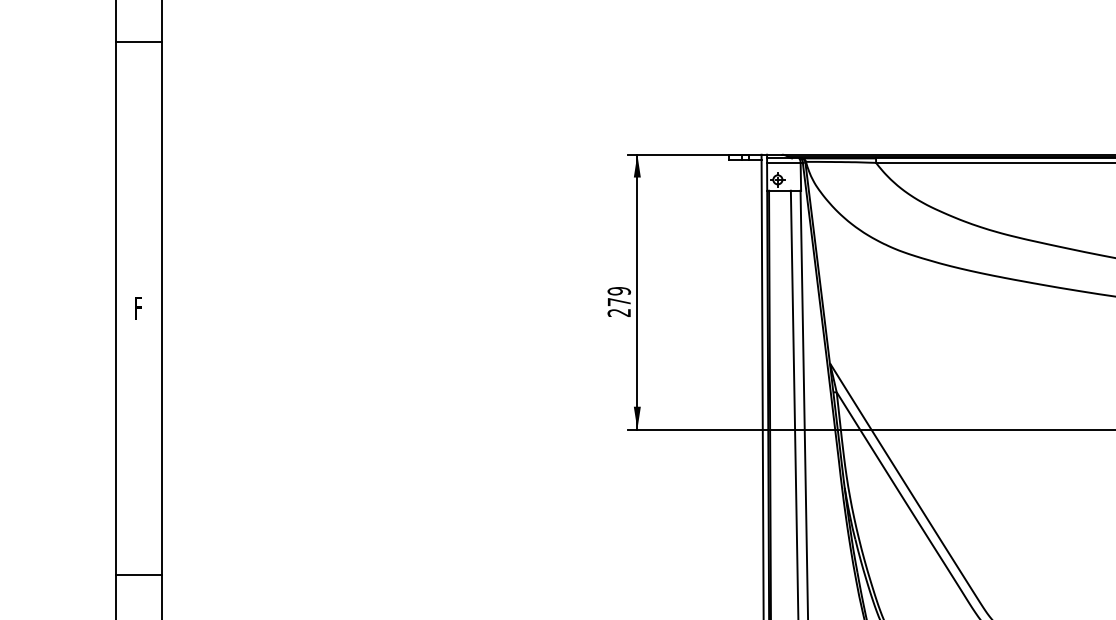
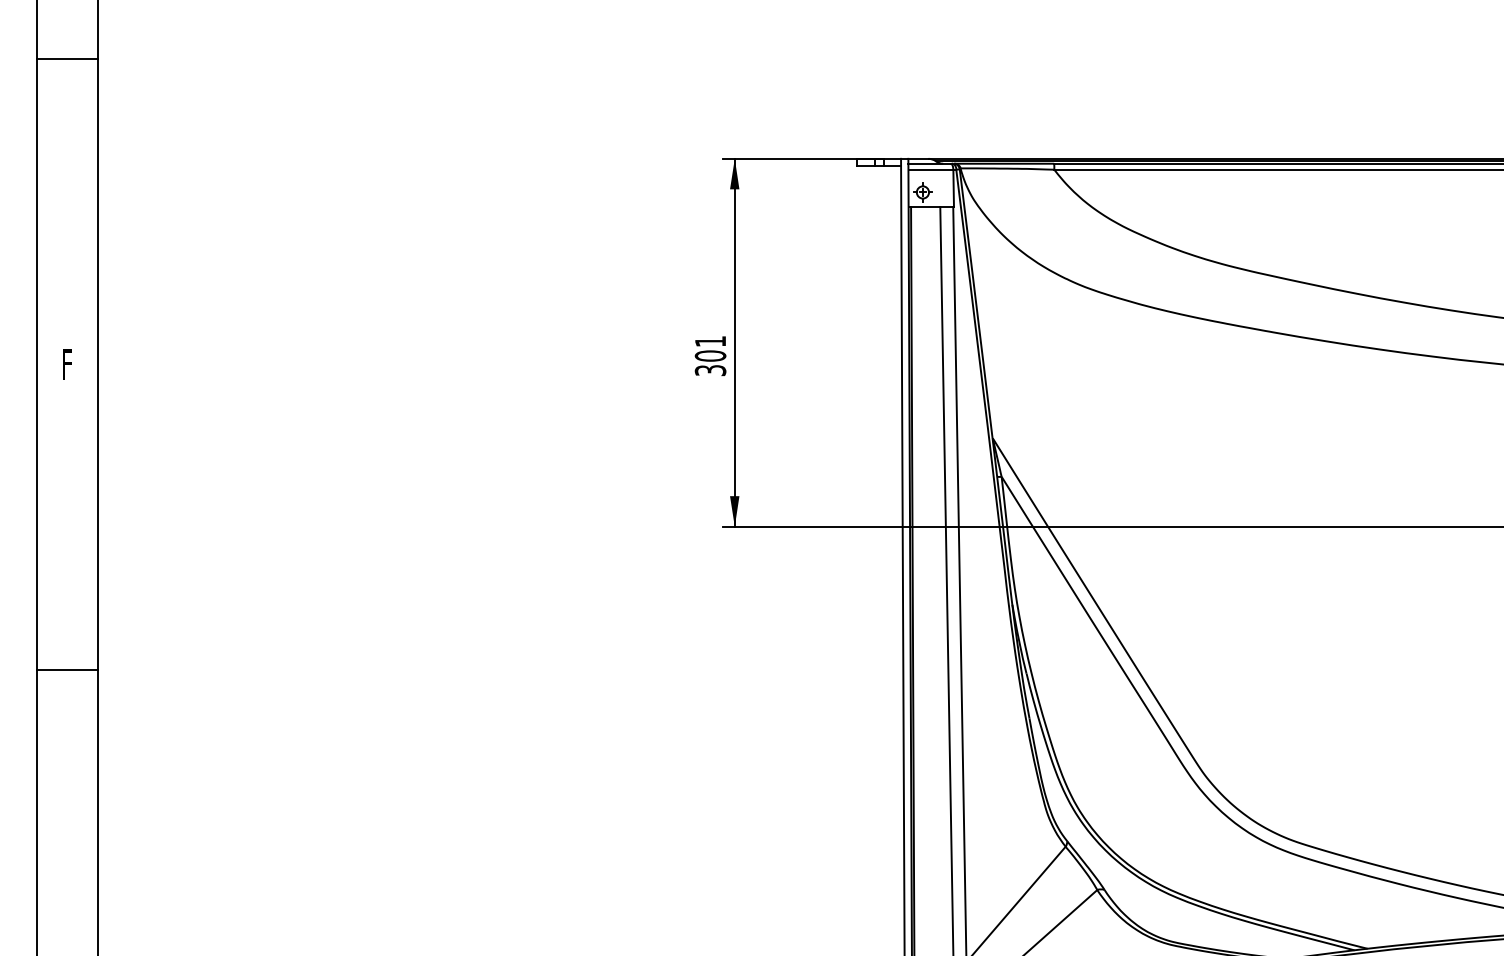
line: (138, 41) -> (66, 58), moved
text: (619, 302) -> (710, 356), 279 -> 301
line: (138, 574) -> (66, 669), moved

